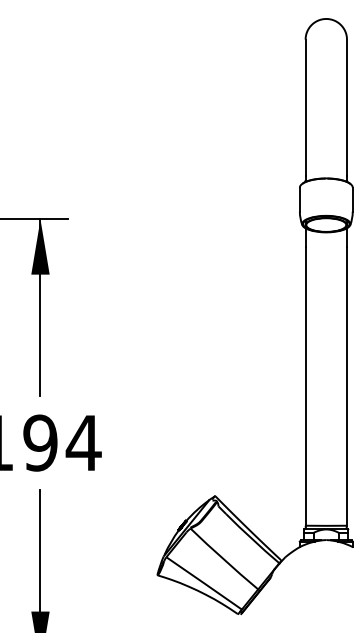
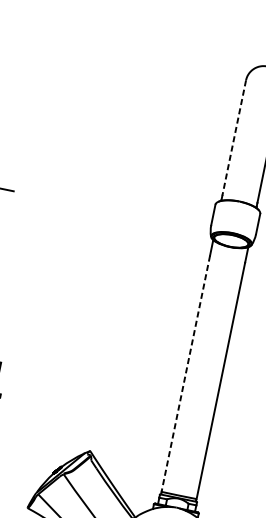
line: (305, 108) -> (233, 138), solid -> dashed
line: (305, 386) -> (185, 373), solid -> dashed

